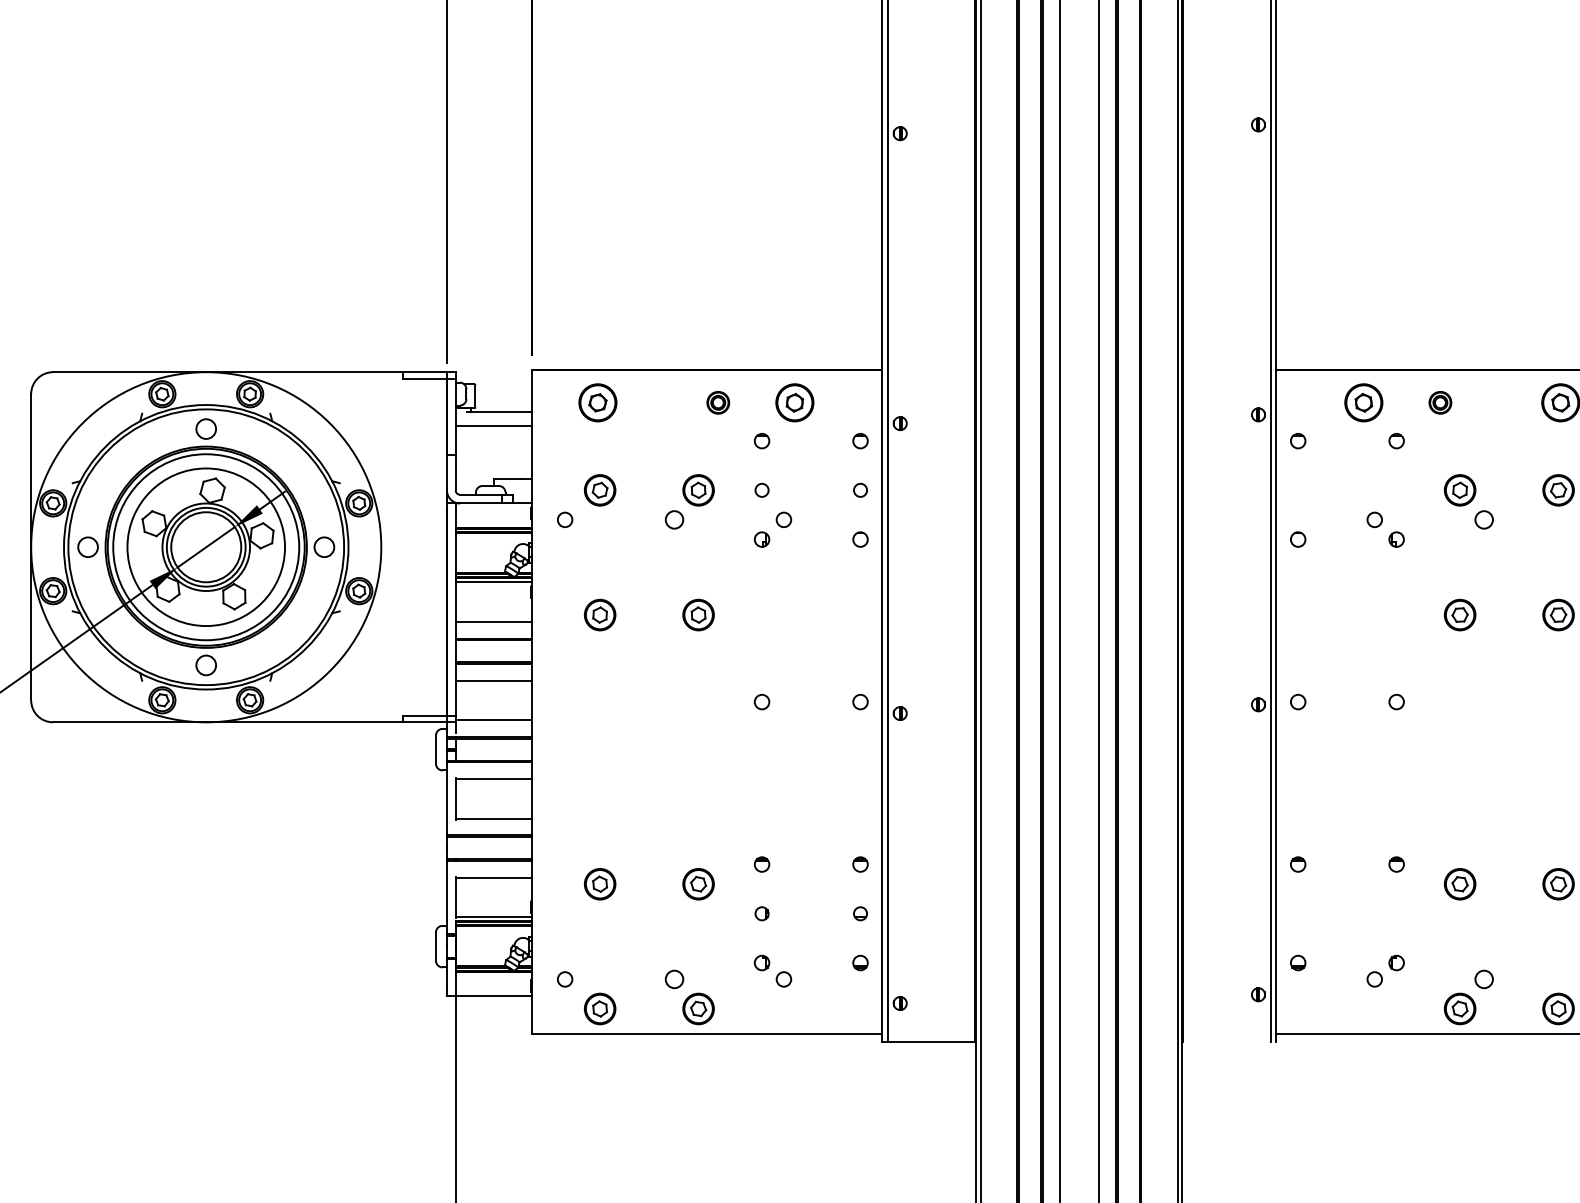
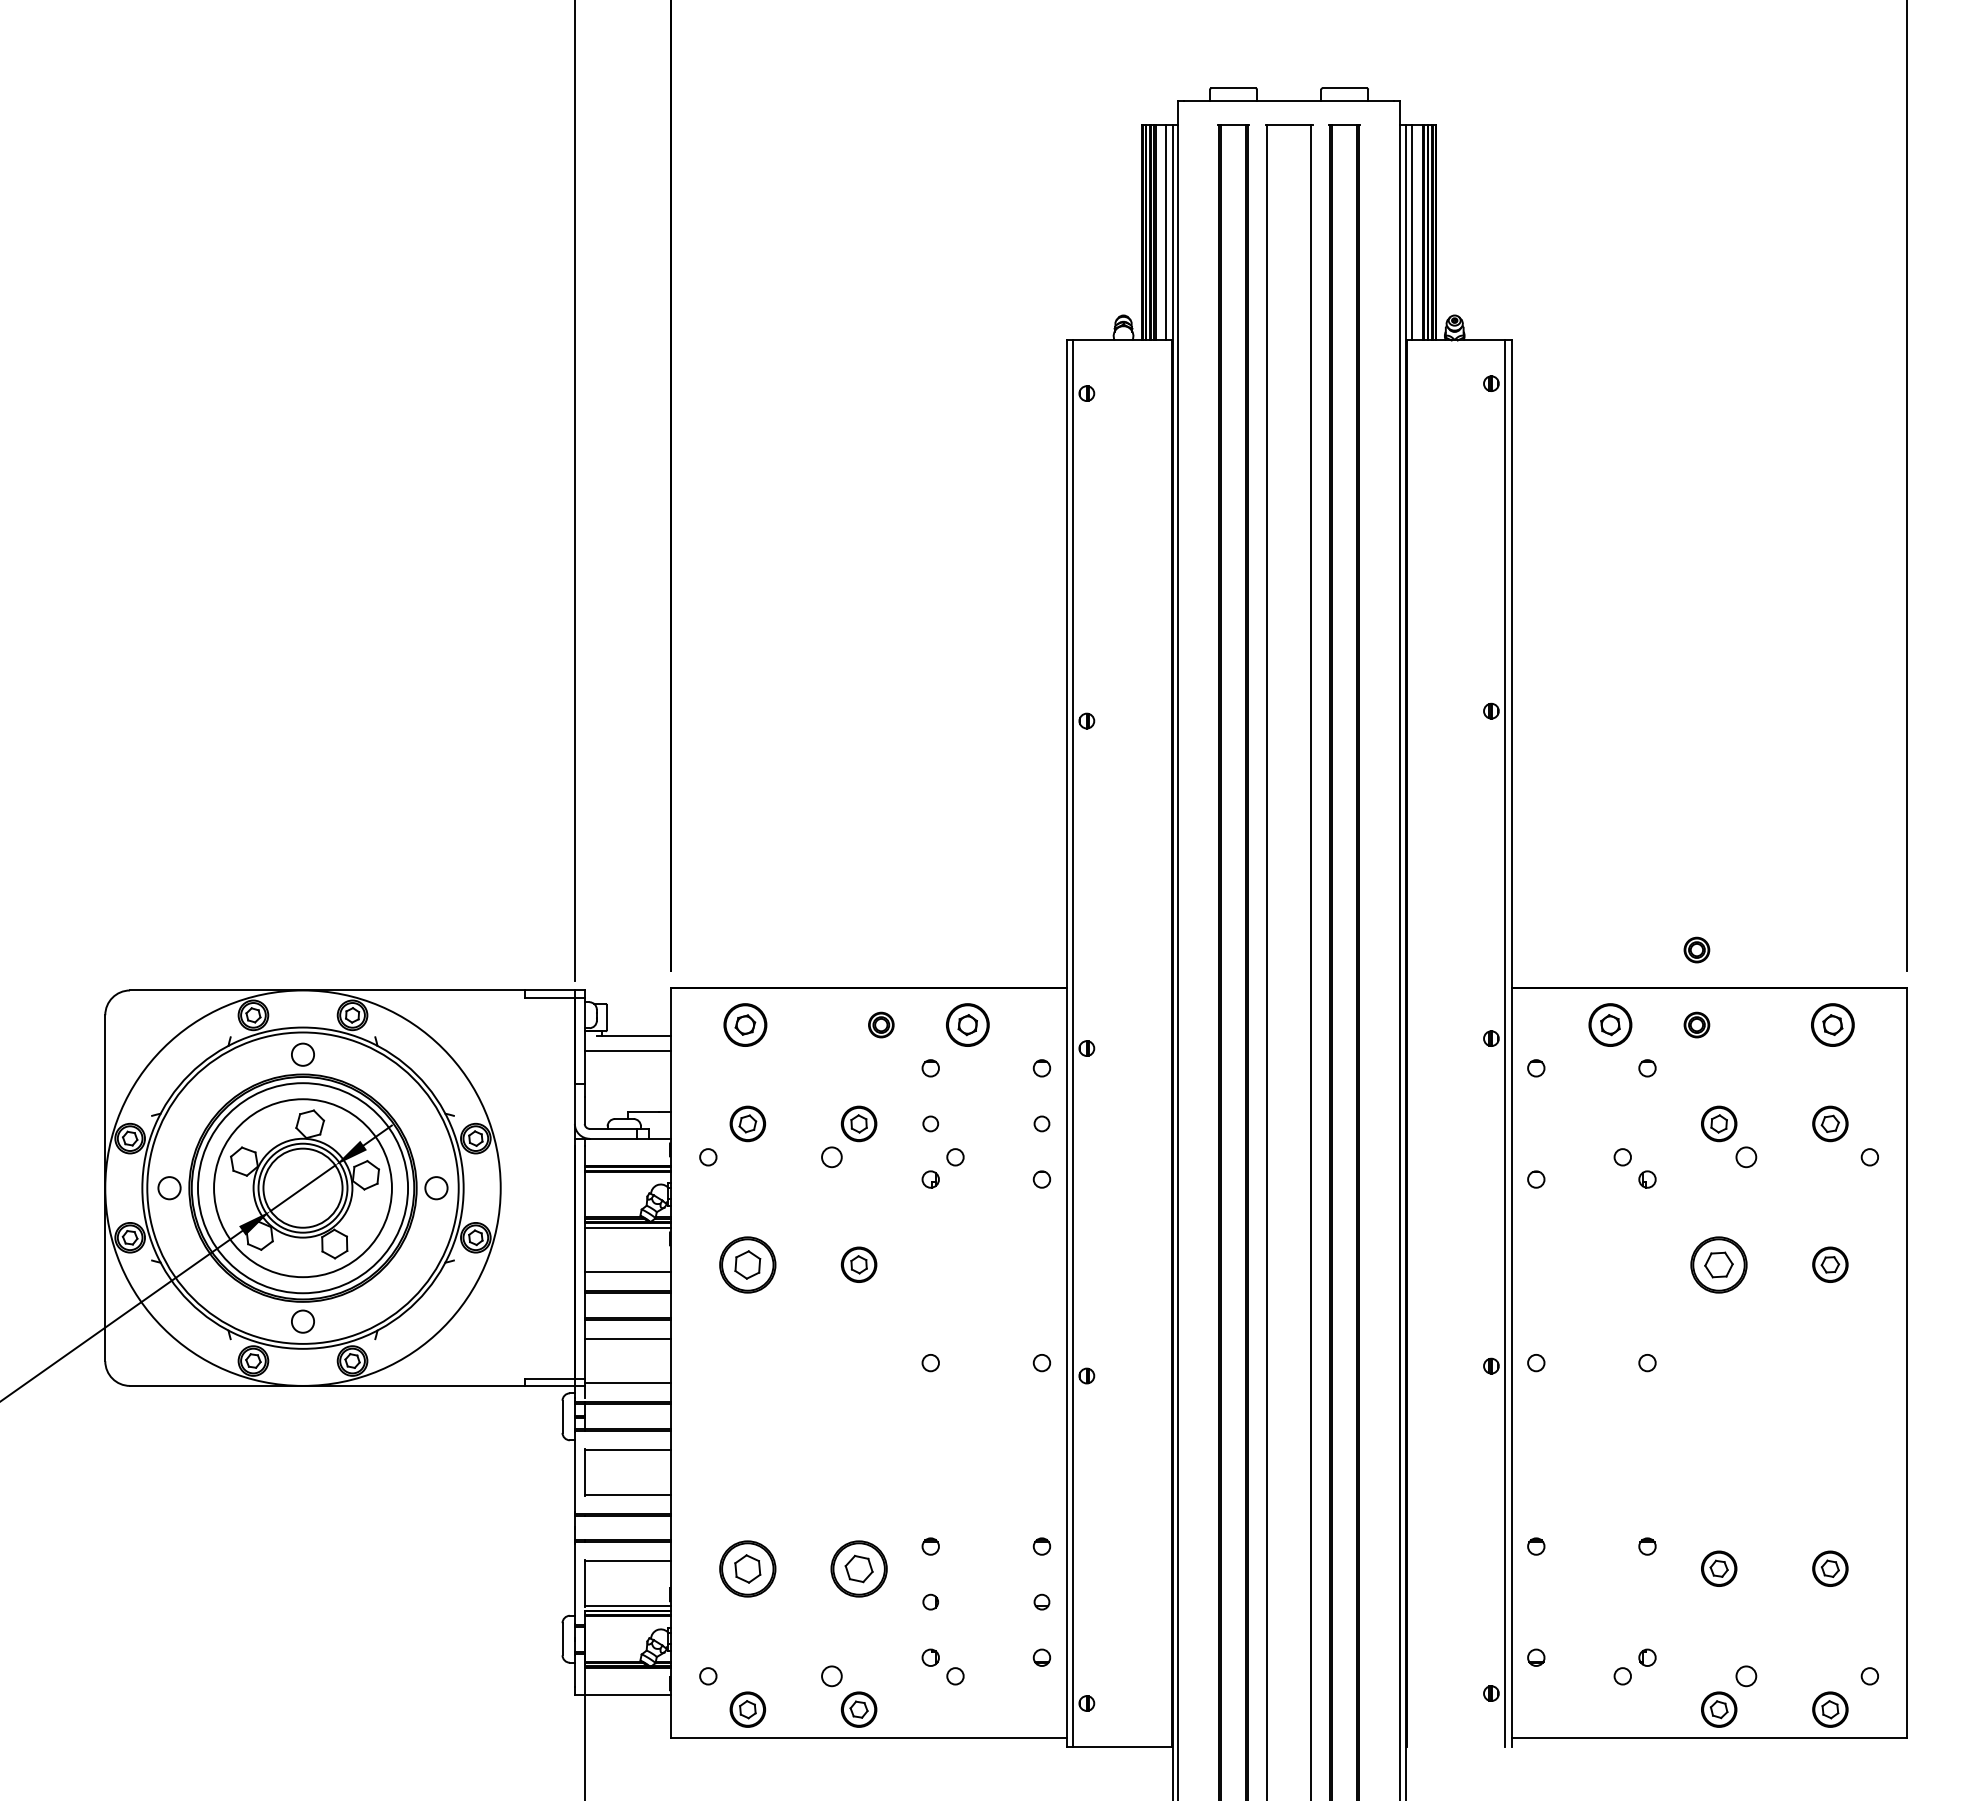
part: (1440, 335) -> (1696, 949), added
part: (599, 614) -> (747, 1264), size x1.6
part: (1460, 614) -> (1719, 1264), size x1.6
part: (599, 883) -> (747, 1568), size x1.6
part: (698, 883) -> (858, 1568), size x1.6

